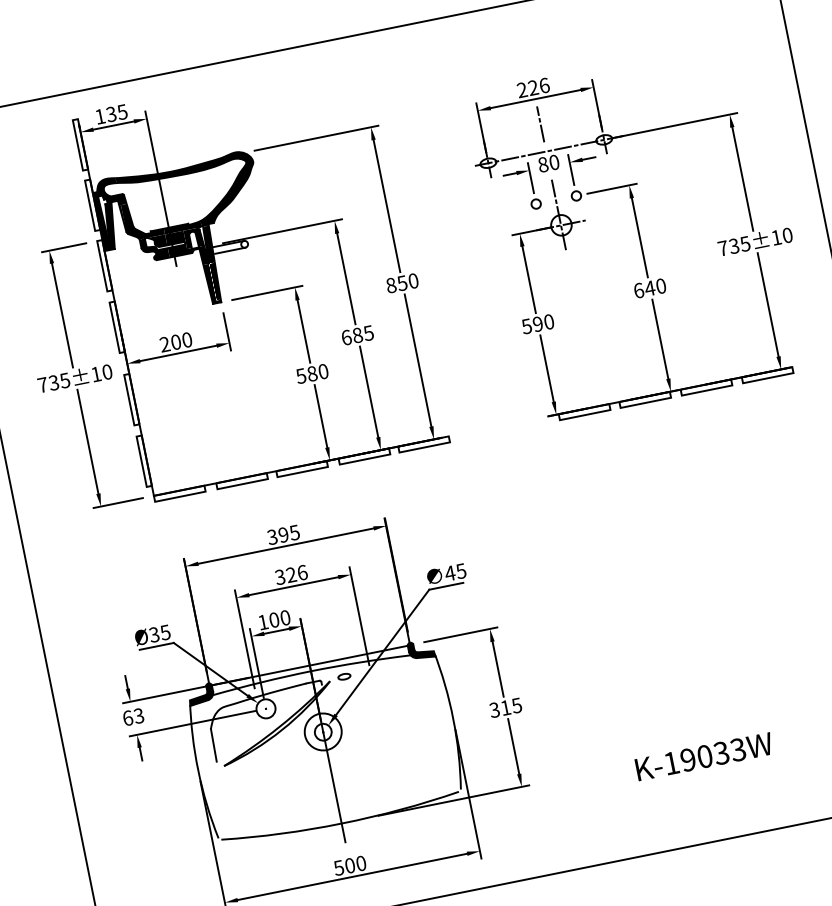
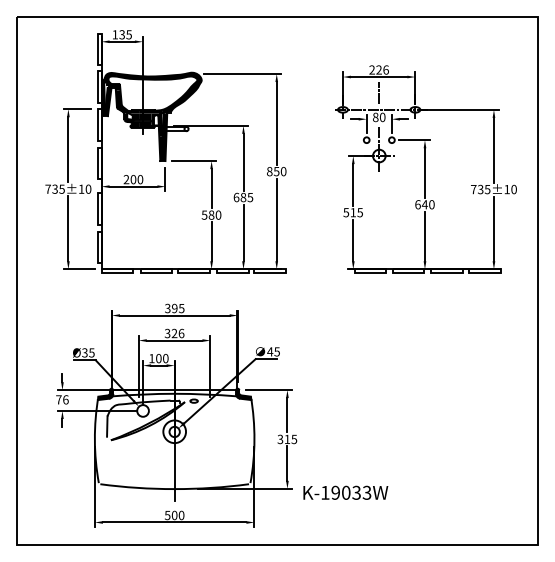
text: (543, 322) -> (356, 212), 590 -> 515
text: (133, 716) -> (62, 399), 63 -> 76
text: (703, 756) -> (345, 492), moved

